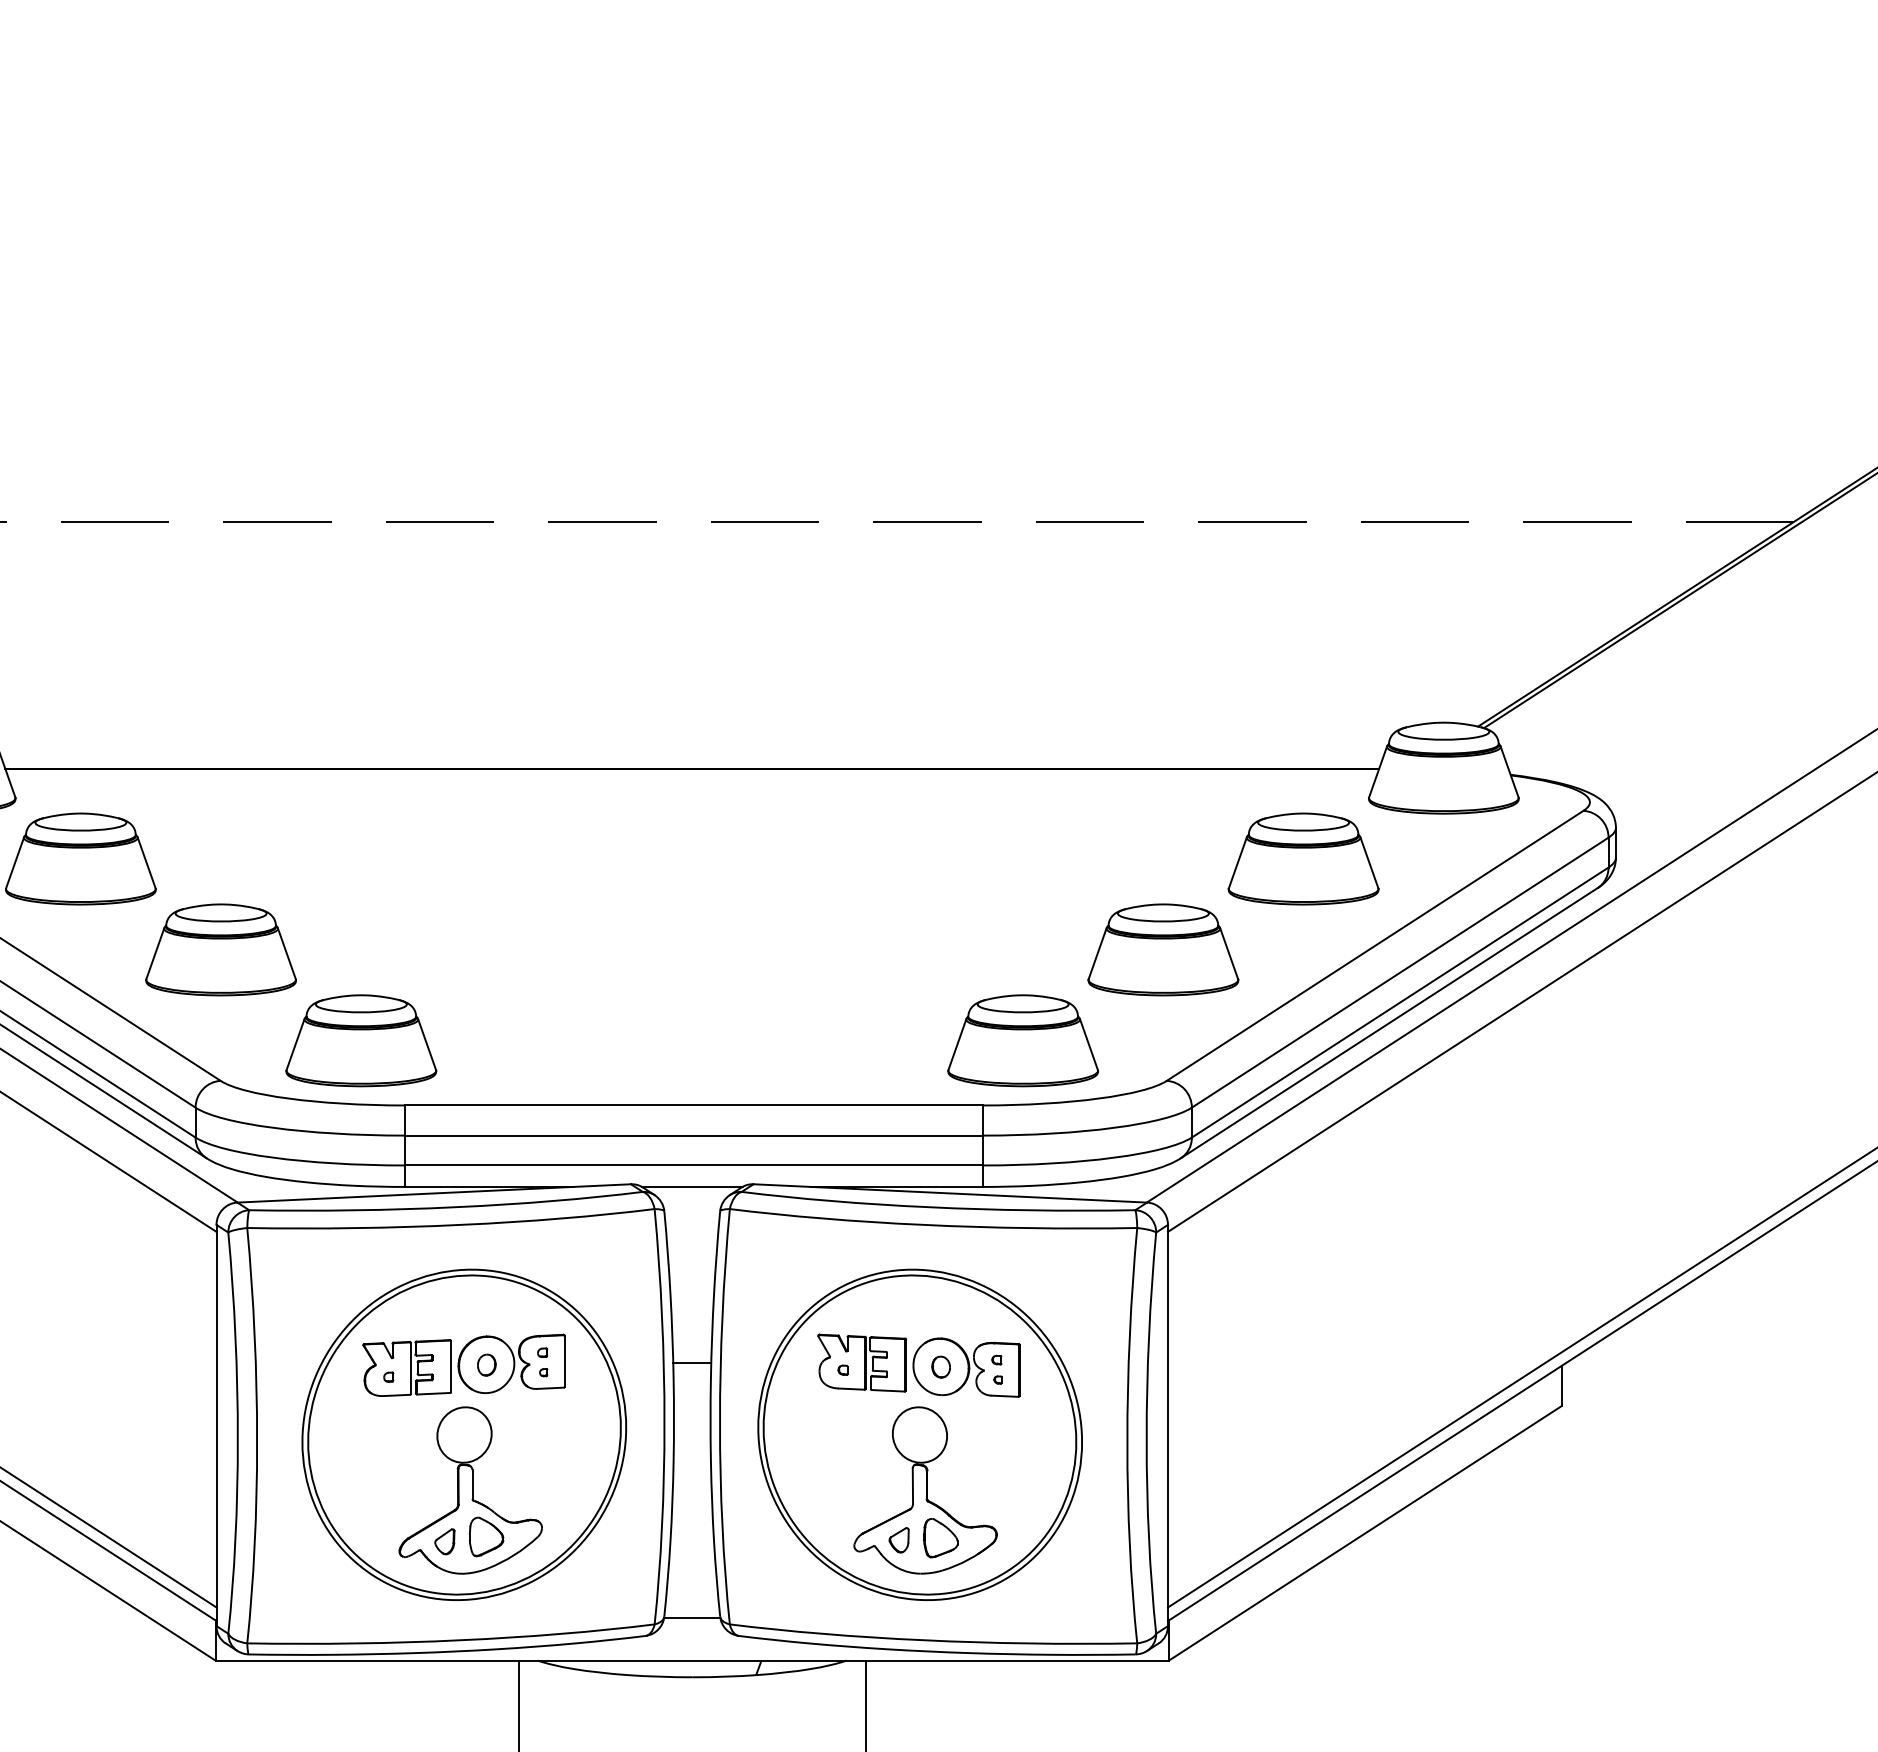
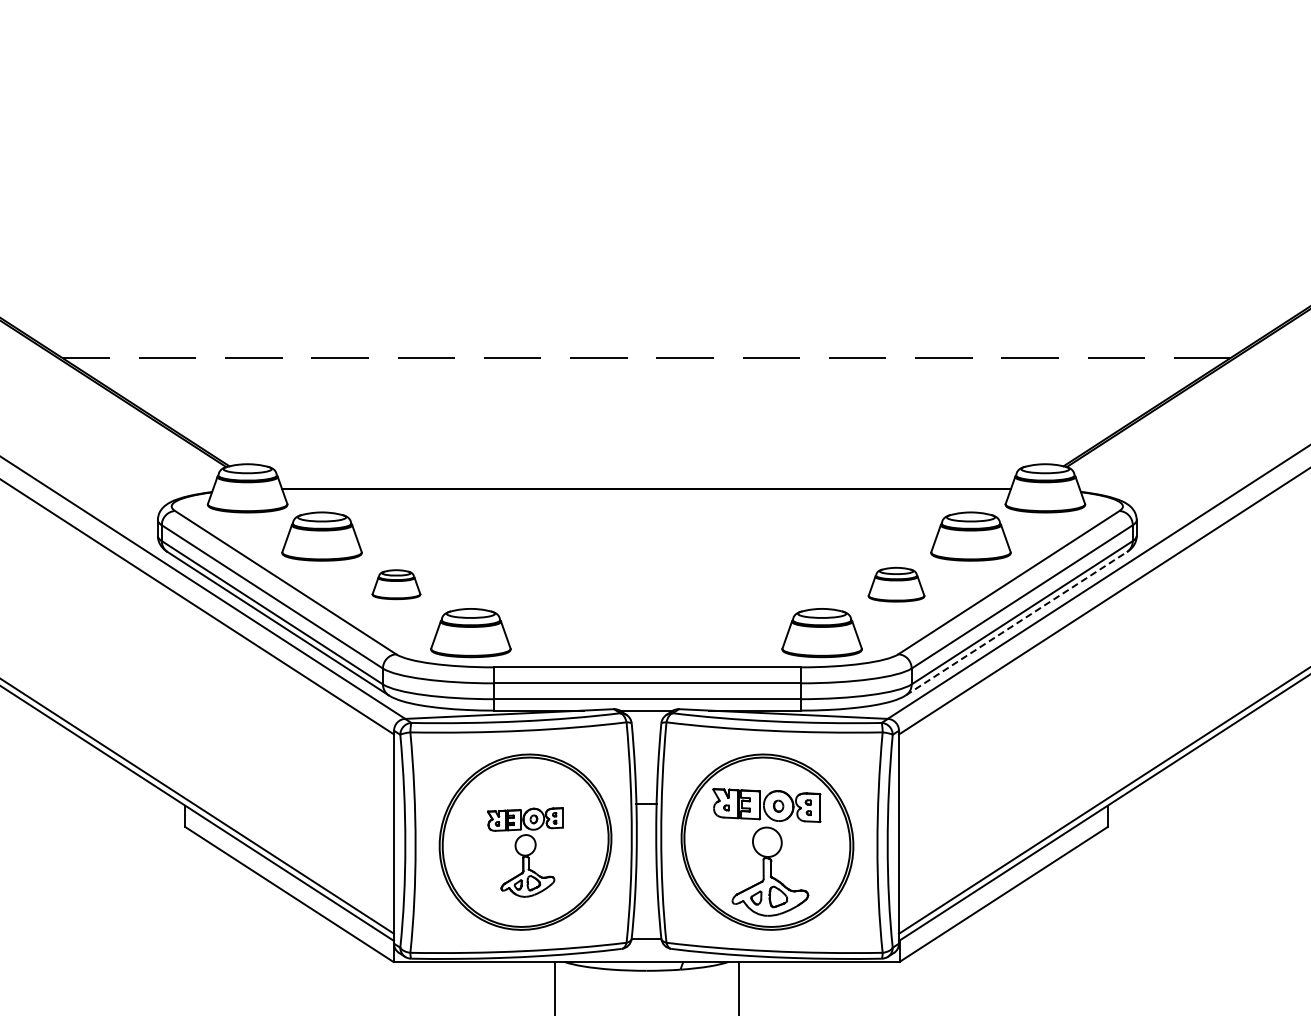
part: (221, 949) -> (396, 584), size x0.6
part: (1163, 949) -> (896, 584), size x0.7
line: (1389, 1022) -> (1016, 623), solid -> dashed
part: (464, 1454) -> (525, 852), size x0.7

